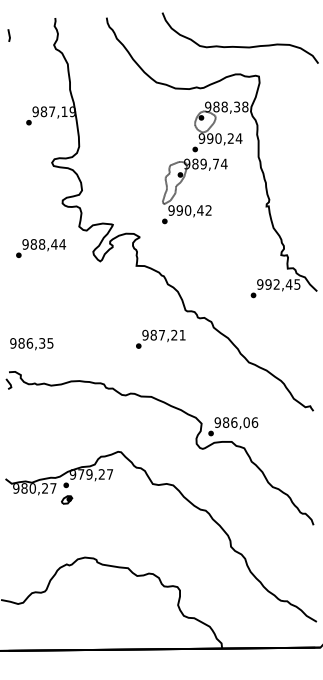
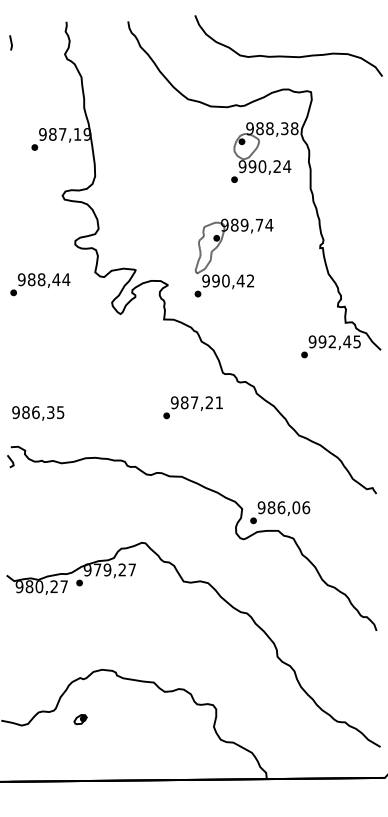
part: (188, 205) -> (226, 274), moved
text: (41, 248) -> (40, 284), moved
part: (66, 499) -> (80, 719), moved

